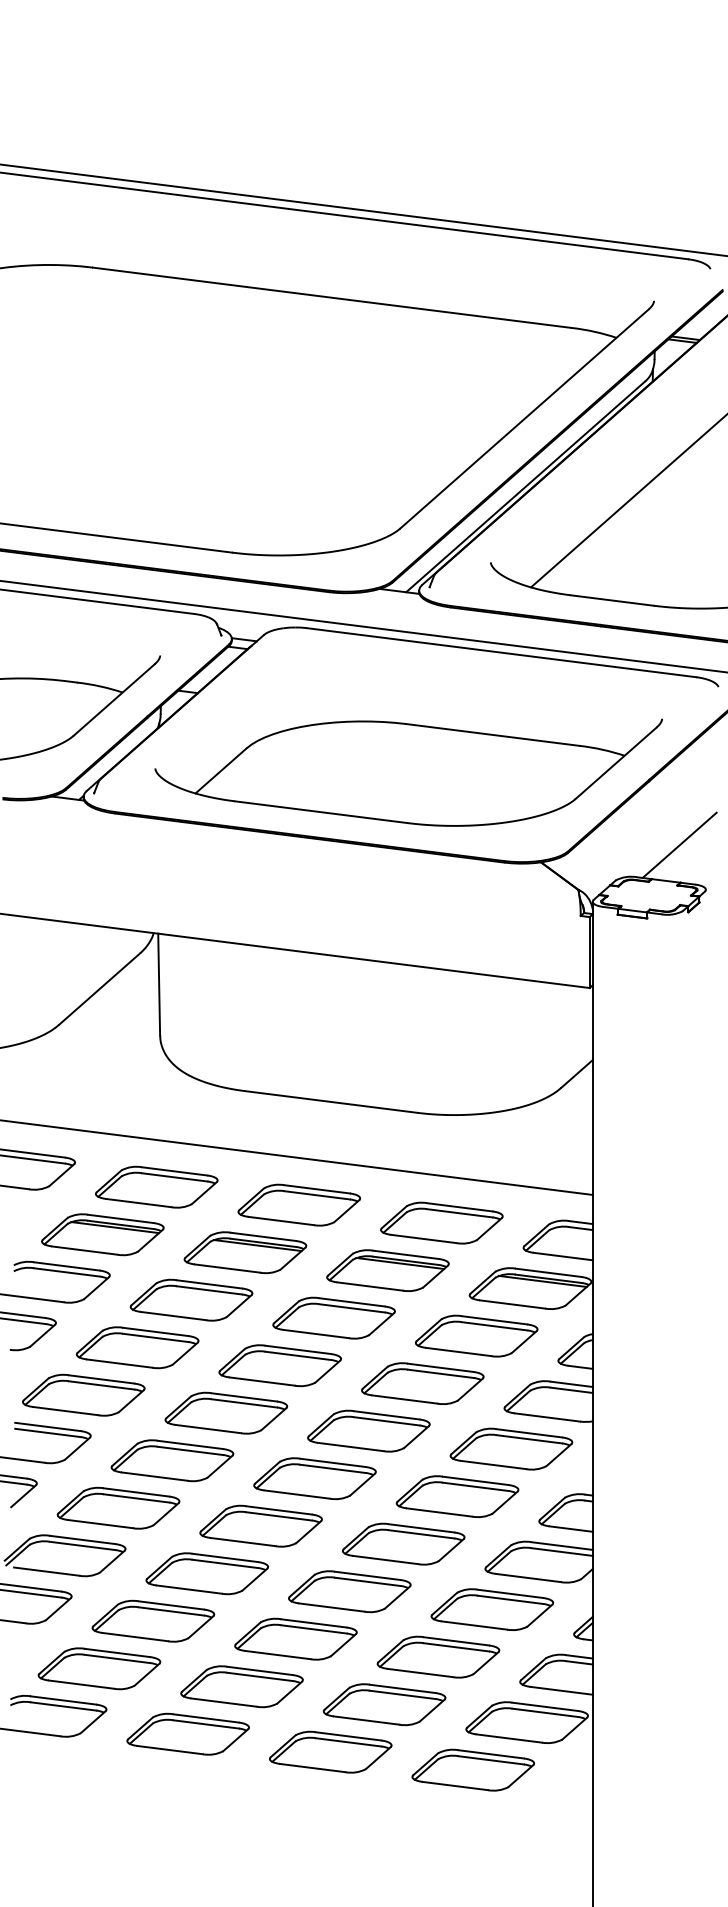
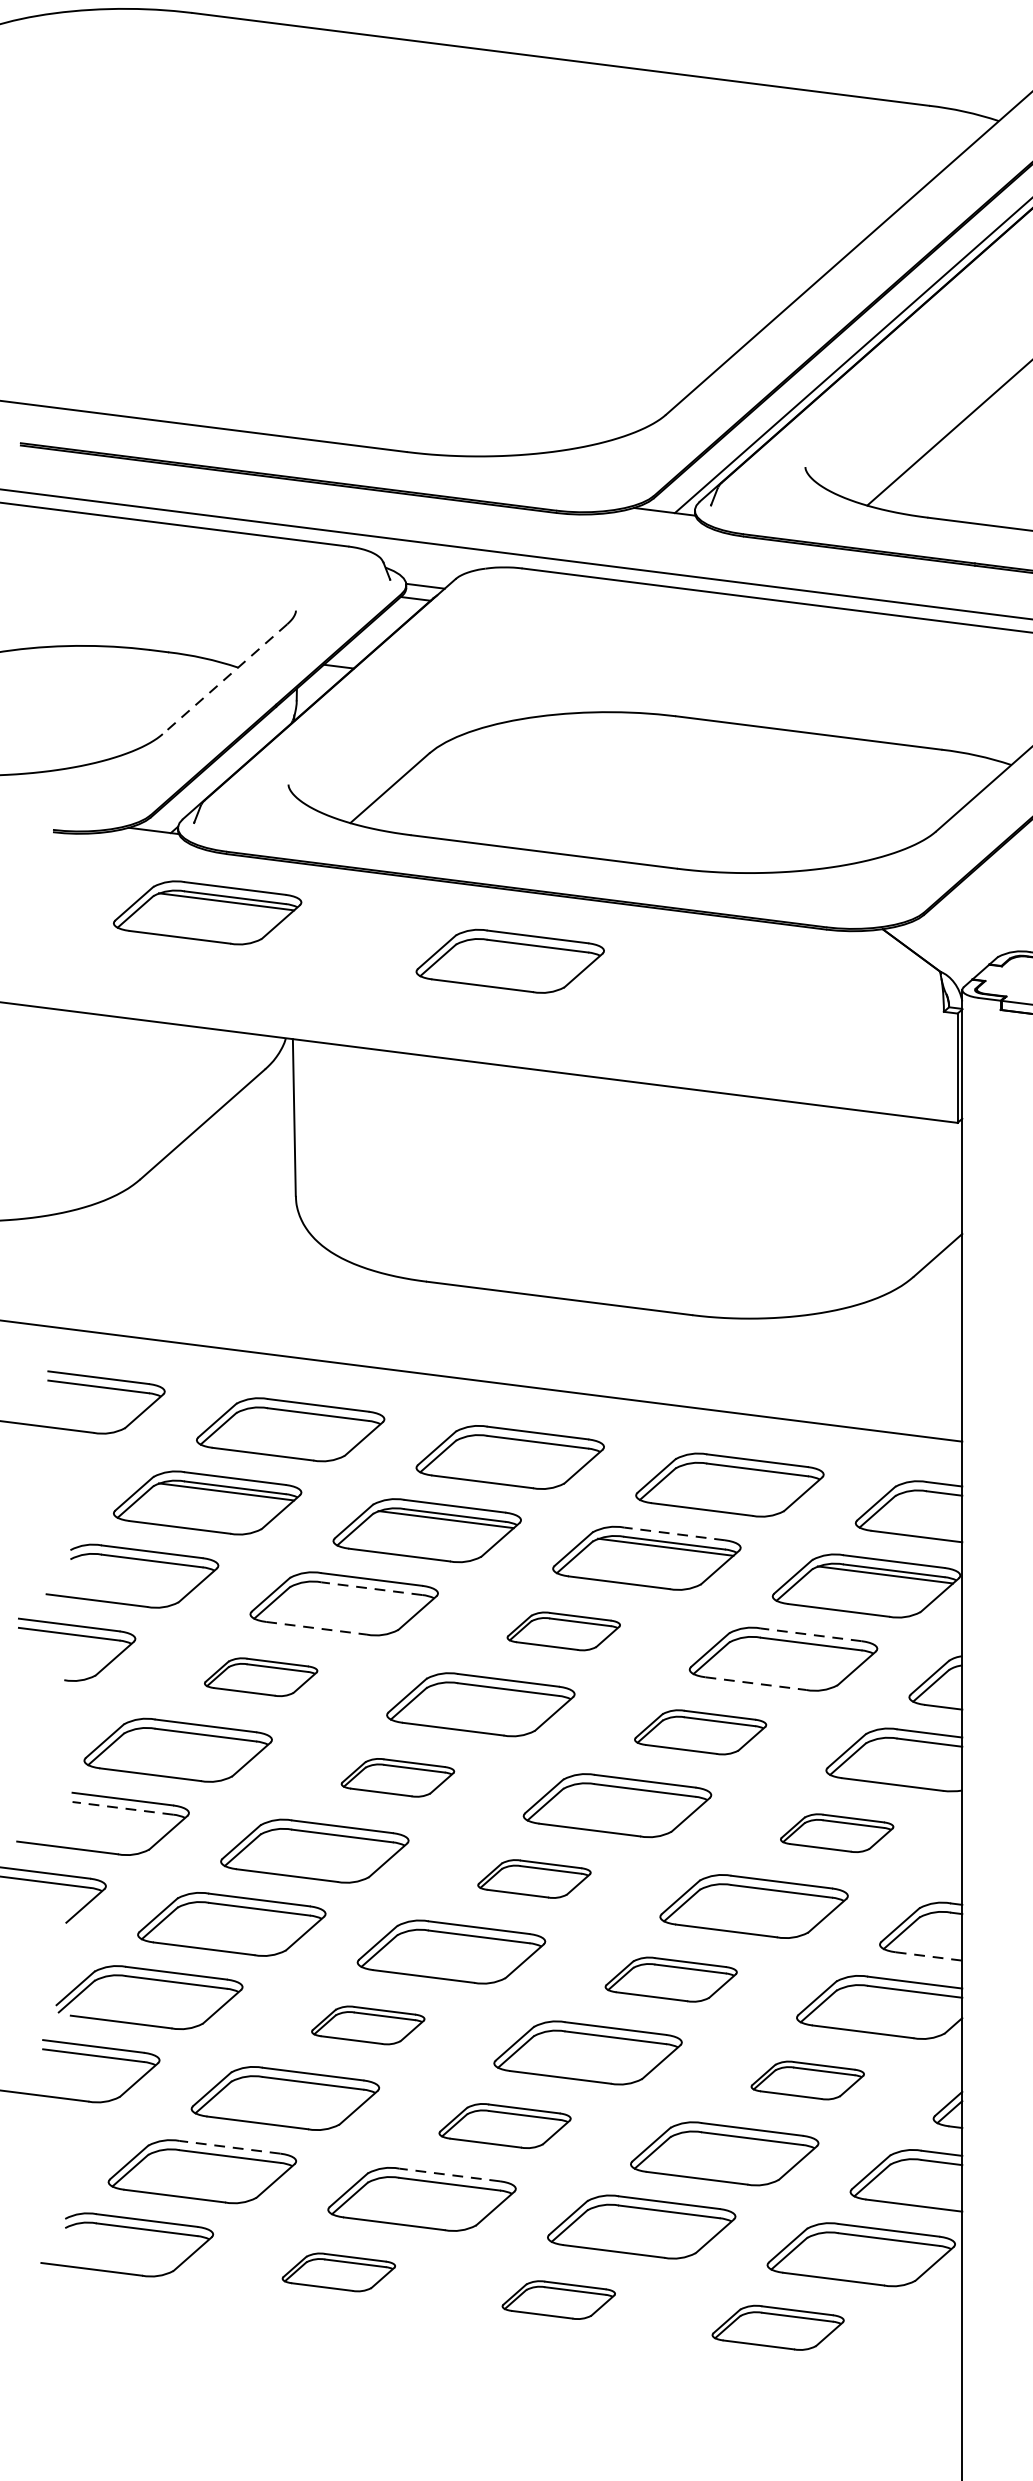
line: (114, 700) -> (225, 679), solid -> dashed
part: (102, 851) -> (207, 912), added
part: (299, 882) -> (510, 960), added
line: (405, 1254) -> (673, 1533), solid -> dashed
line: (209, 1290) -> (371, 1588), solid -> dashed
line: (173, 1316) -> (316, 1628), solid -> dashed
part: (333, 1317) -> (562, 1630), size x0.6
line: (494, 1320) -> (810, 1635), solid -> dashed
part: (137, 1347) -> (260, 1676), size x0.6
line: (458, 1351) -> (755, 1682), solid -> dashed
part: (422, 1383) -> (700, 1732), size x0.7
part: (226, 1412) -> (398, 1776), size x0.6
line: (47, 1432) -> (122, 1807), solid -> dashed
part: (511, 1448) -> (837, 1832), size x0.6
part: (314, 1478) -> (533, 1878), size x0.6
line: (571, 1529) -> (929, 1957), solid -> dashed
part: (403, 1543) -> (670, 1978), size x0.7
part: (206, 1573) -> (367, 2024), size x0.6
part: (492, 1609) -> (807, 2080), size x0.6
part: (295, 1638) -> (504, 2125), size x0.7
line: (117, 1652) -> (230, 2146), solid -> dashed
line: (260, 1670) -> (450, 2174), solid -> dashed
part: (187, 1733) -> (337, 2271), size x0.6
part: (330, 1751) -> (558, 2299), size x0.6
part: (472, 1769) -> (777, 2326), size x0.7

